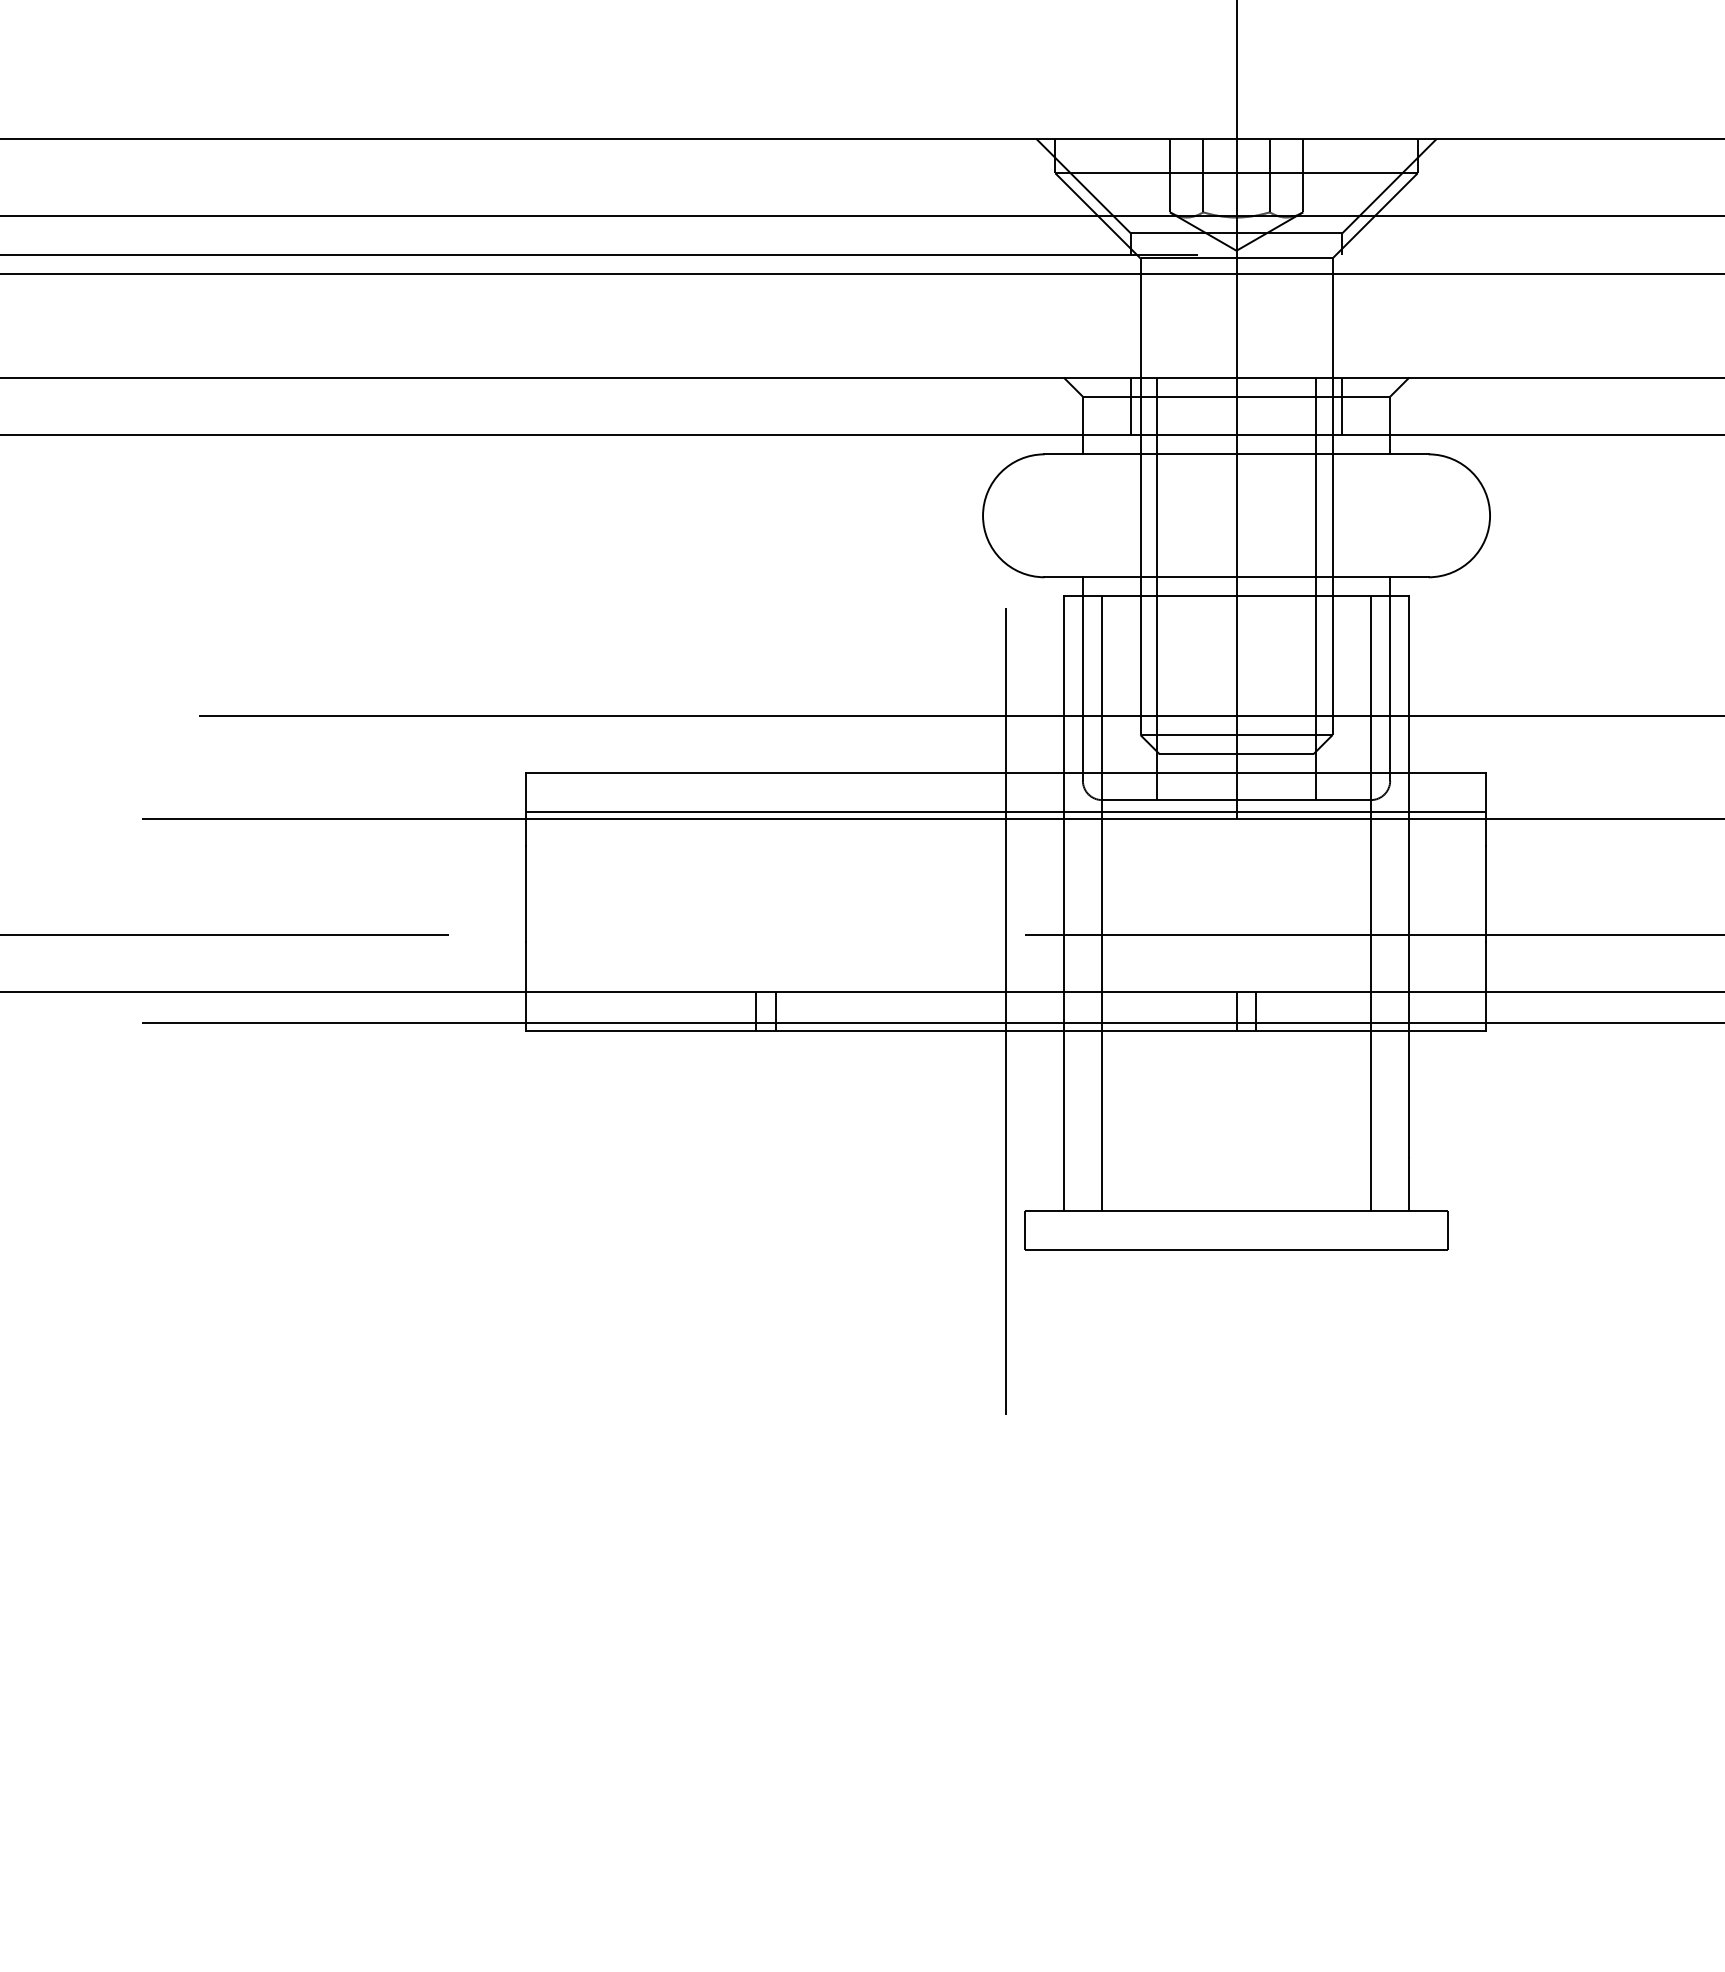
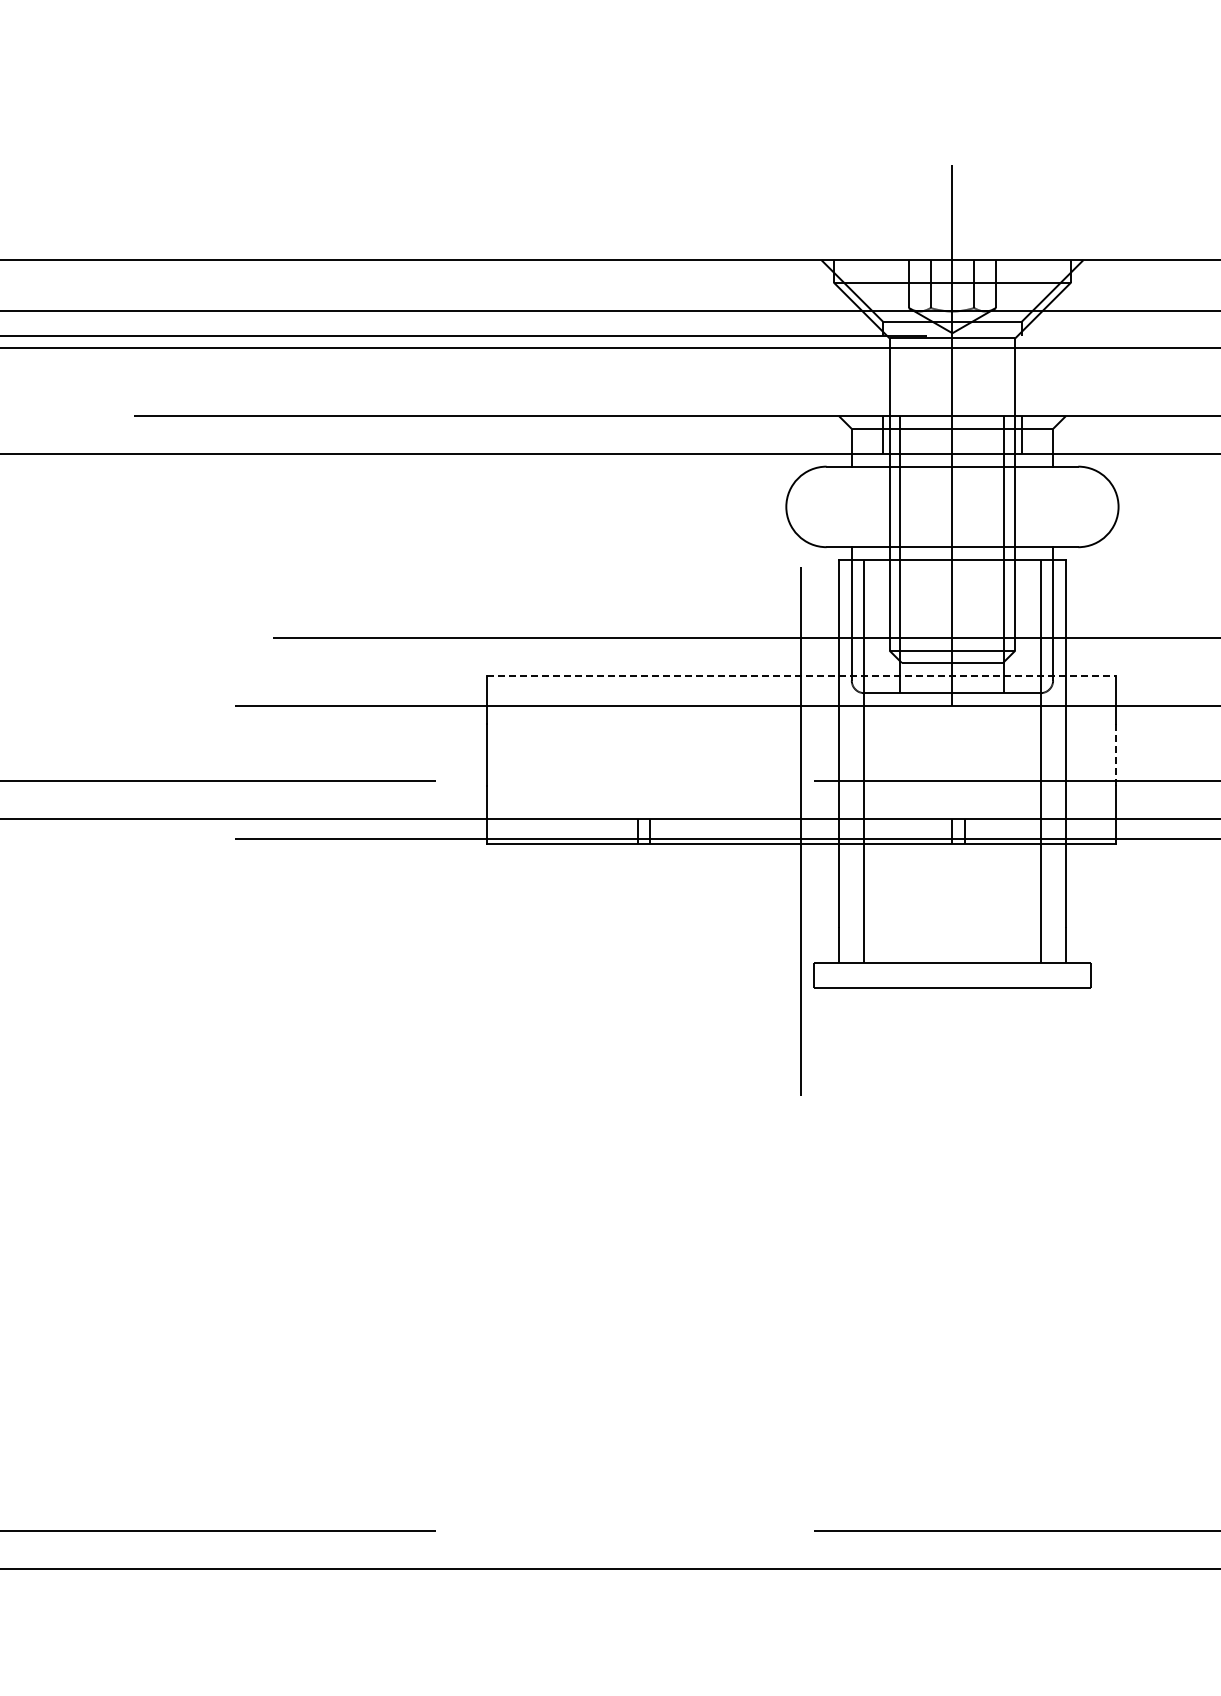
line: (1006, 773) -> (801, 675), solid -> dashed
line: (1006, 811) -> (801, 700), removed
line: (1486, 893) -> (1116, 754), solid -> dashed

